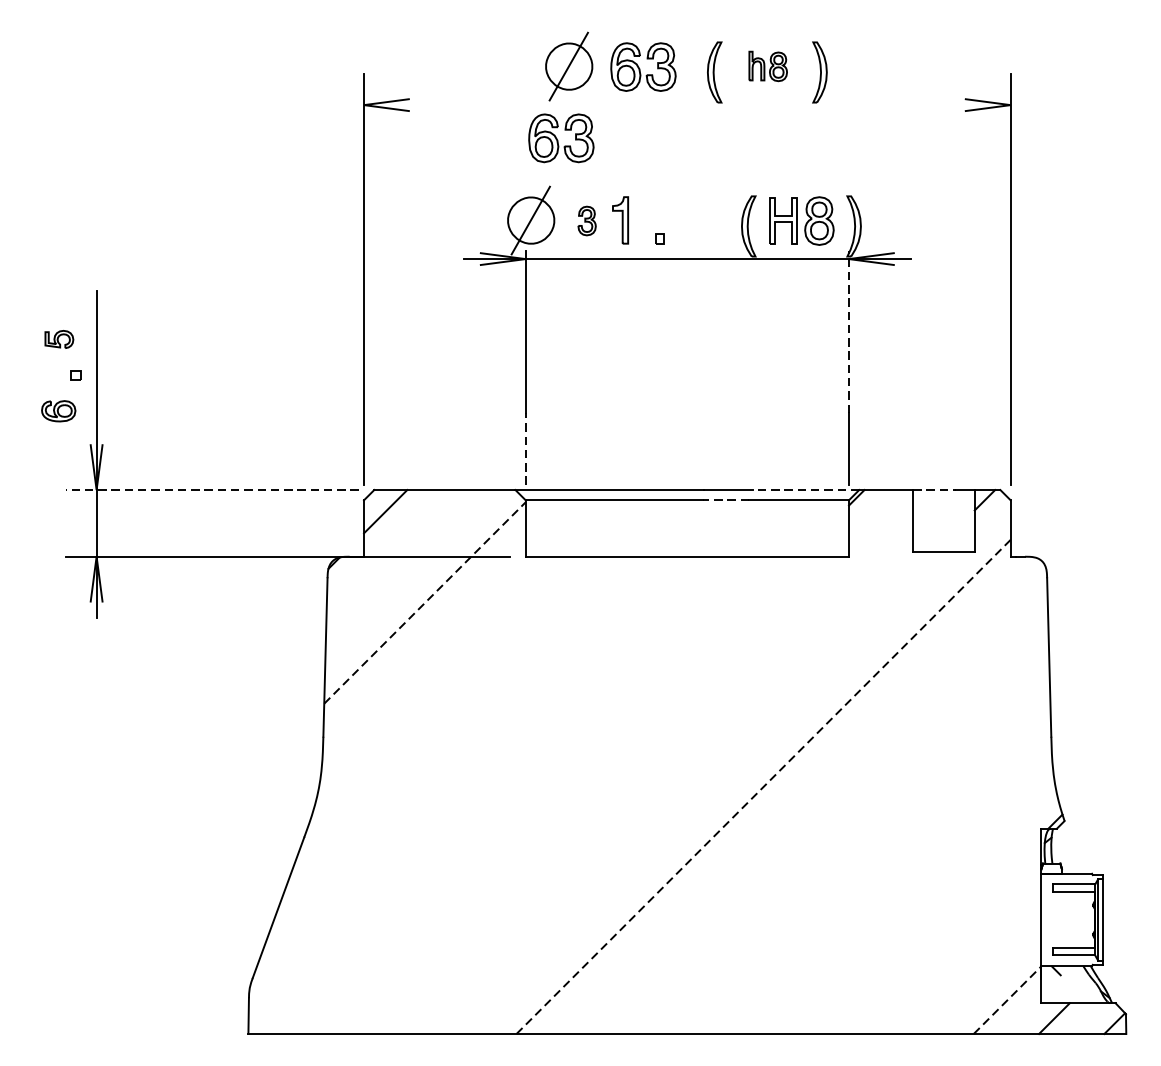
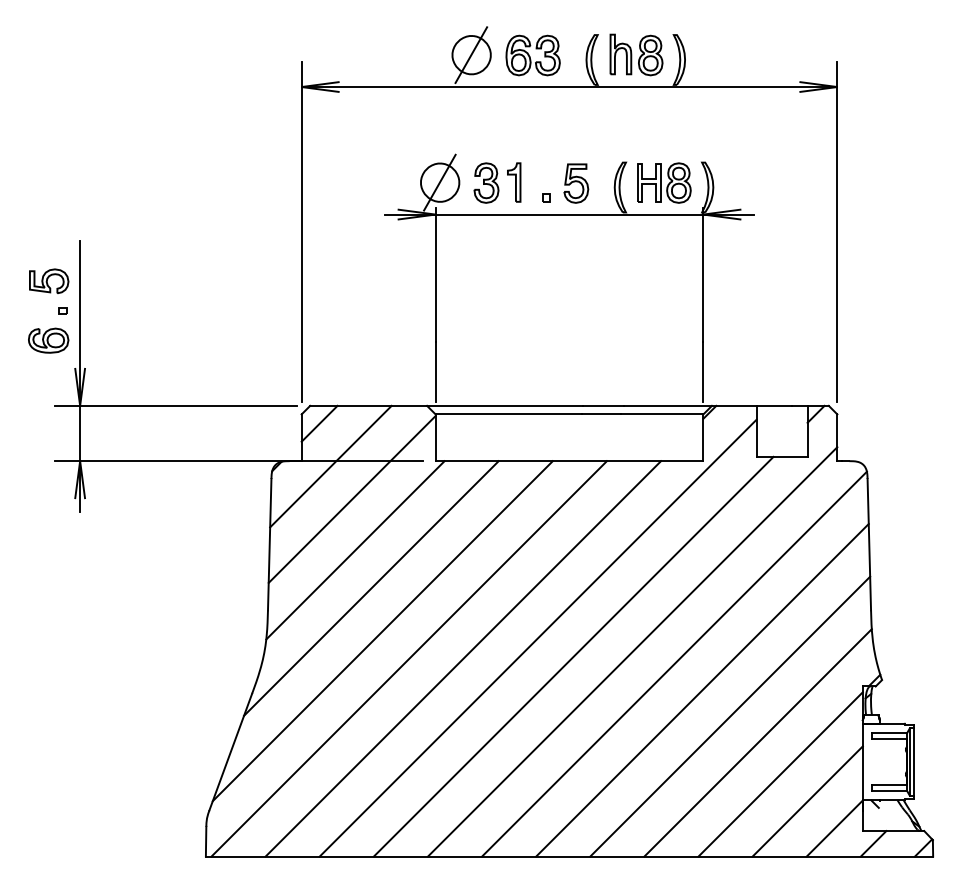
part: (768, 65) -> (636, 54), size x1.67
line: (687, 105) -> (569, 87), added
part: (560, 138) -> (464, 114), removed
part: (587, 220) -> (486, 182), size x1.67
part: (695, 221) -> (576, 183), added
line: (849, 332) -> (703, 275), dashed -> solid
part: (59, 338) -> (49, 280), size x1.67
part: (58, 411) -> (48, 340), size x1.43
line: (525, 448) -> (435, 371), dashed -> solid
line: (211, 489) -> (175, 405), dashed -> solid
line: (805, 489) -> (667, 405), dashed -> solid
line: (934, 489) -> (774, 405), dashed -> solid
line: (724, 500) -> (600, 414), dashed -> solid
line: (398, 563) -> (330, 466), added
line: (425, 603) -> (352, 499), dashed -> solid
line: (429, 664) -> (355, 550), added
line: (448, 710) -> (371, 588), added
line: (461, 762) -> (382, 631), added
line: (648, 769) -> (537, 637), added
line: (764, 786) -> (633, 651), dashed -> solid
line: (692, 792) -> (573, 656), added
line: (492, 794) -> (408, 658), added
line: (559, 794) -> (463, 658), added
line: (814, 800) -> (674, 663), added
line: (847, 833) -> (702, 690), added
line: (881, 864) -> (730, 716), added
line: (914, 896) -> (757, 742), added
line: (942, 934) -> (780, 774), added
line: (974, 967) -> (807, 801), added
line: (1007, 1000) -> (834, 828), dashed -> solid

